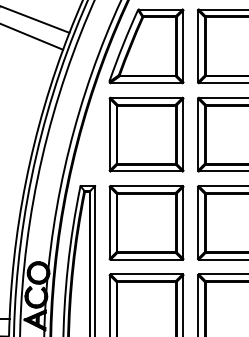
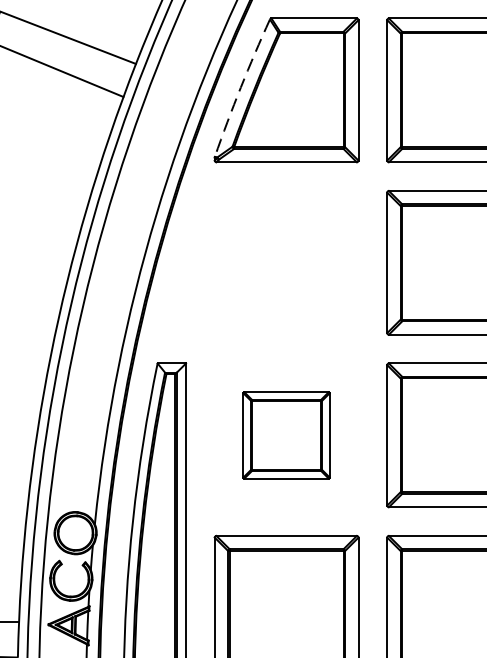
arc: (123, 44) -> (241, 86), solid -> dashed
part: (146, 134) -> (286, 262), removed
part: (146, 222) -> (286, 434), size x0.6

